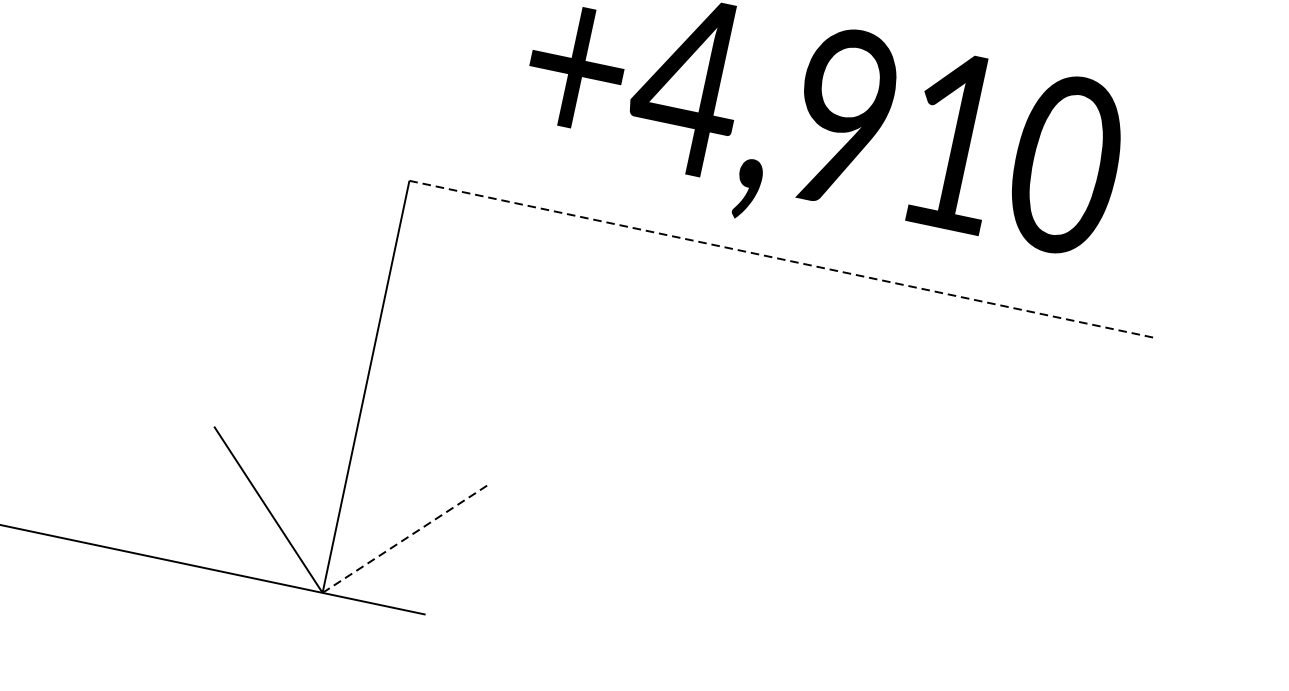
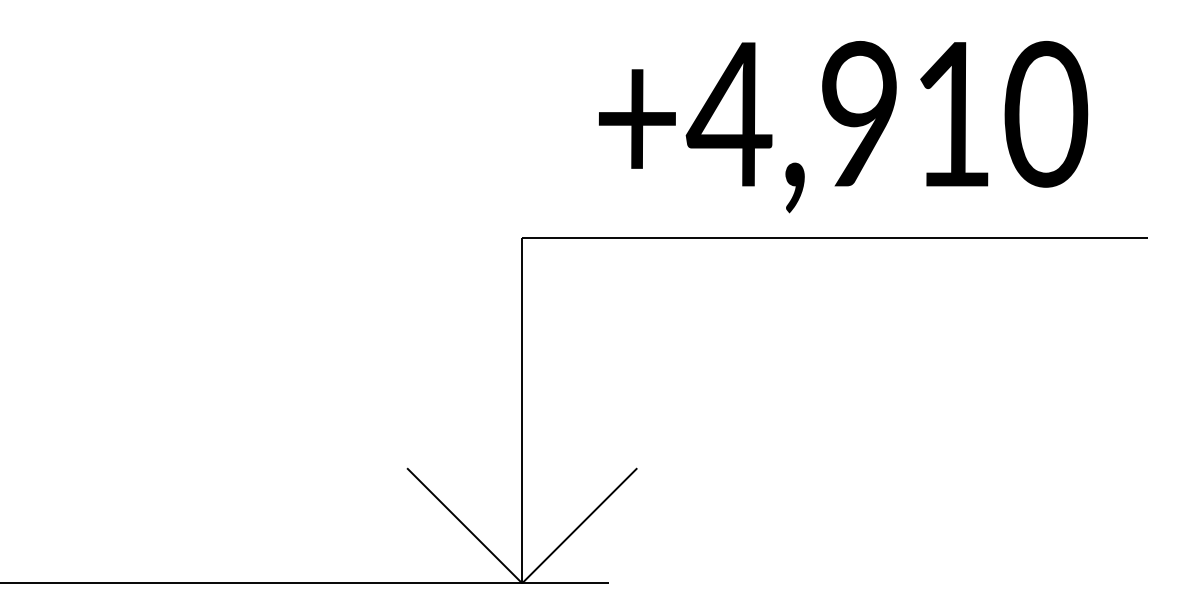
line: (782, 259) -> (834, 238), dashed -> solid
line: (406, 538) -> (580, 525), dashed -> solid

